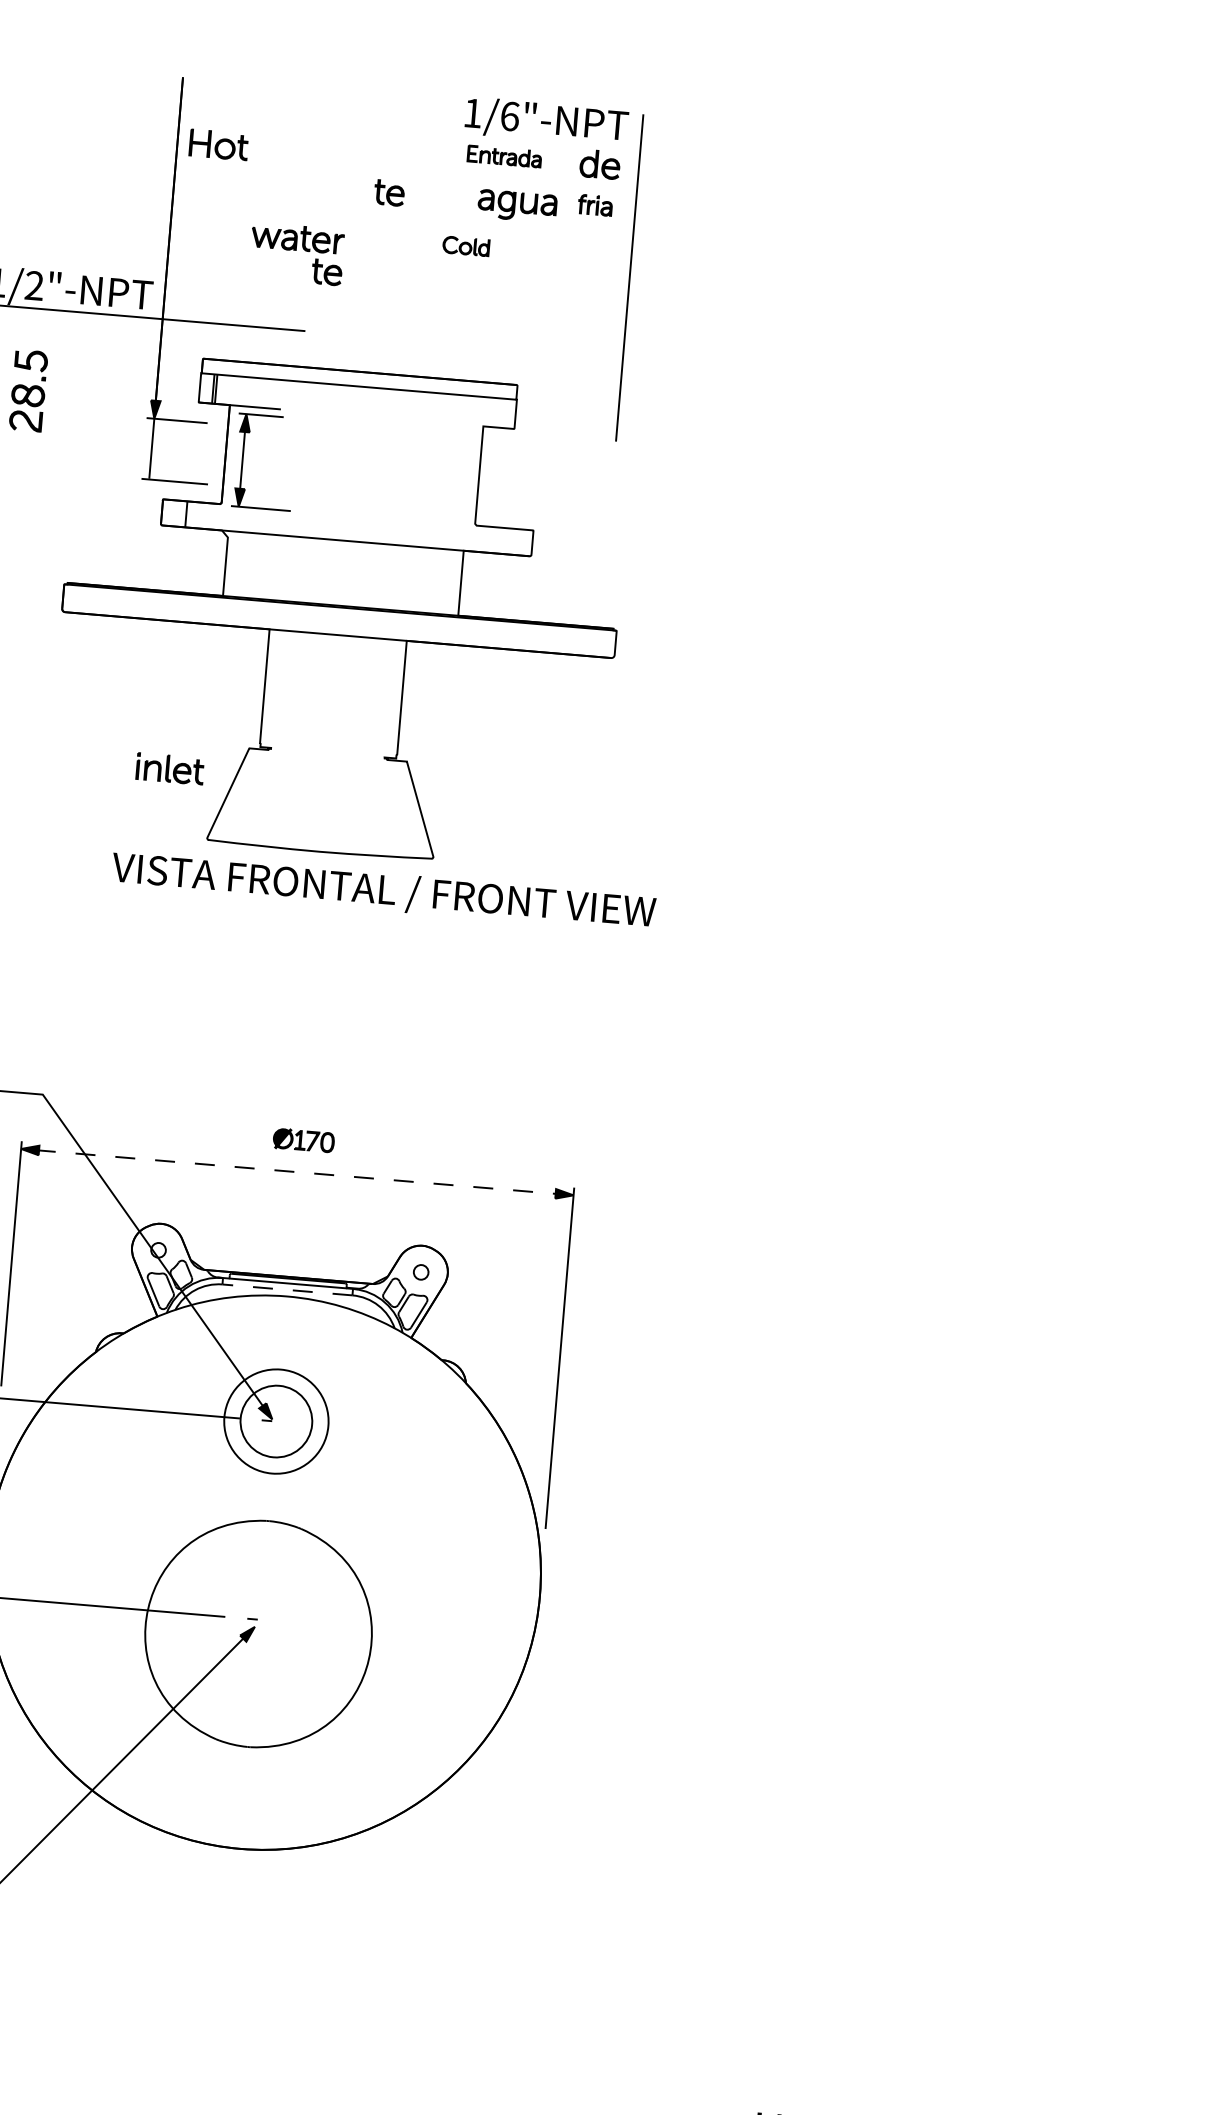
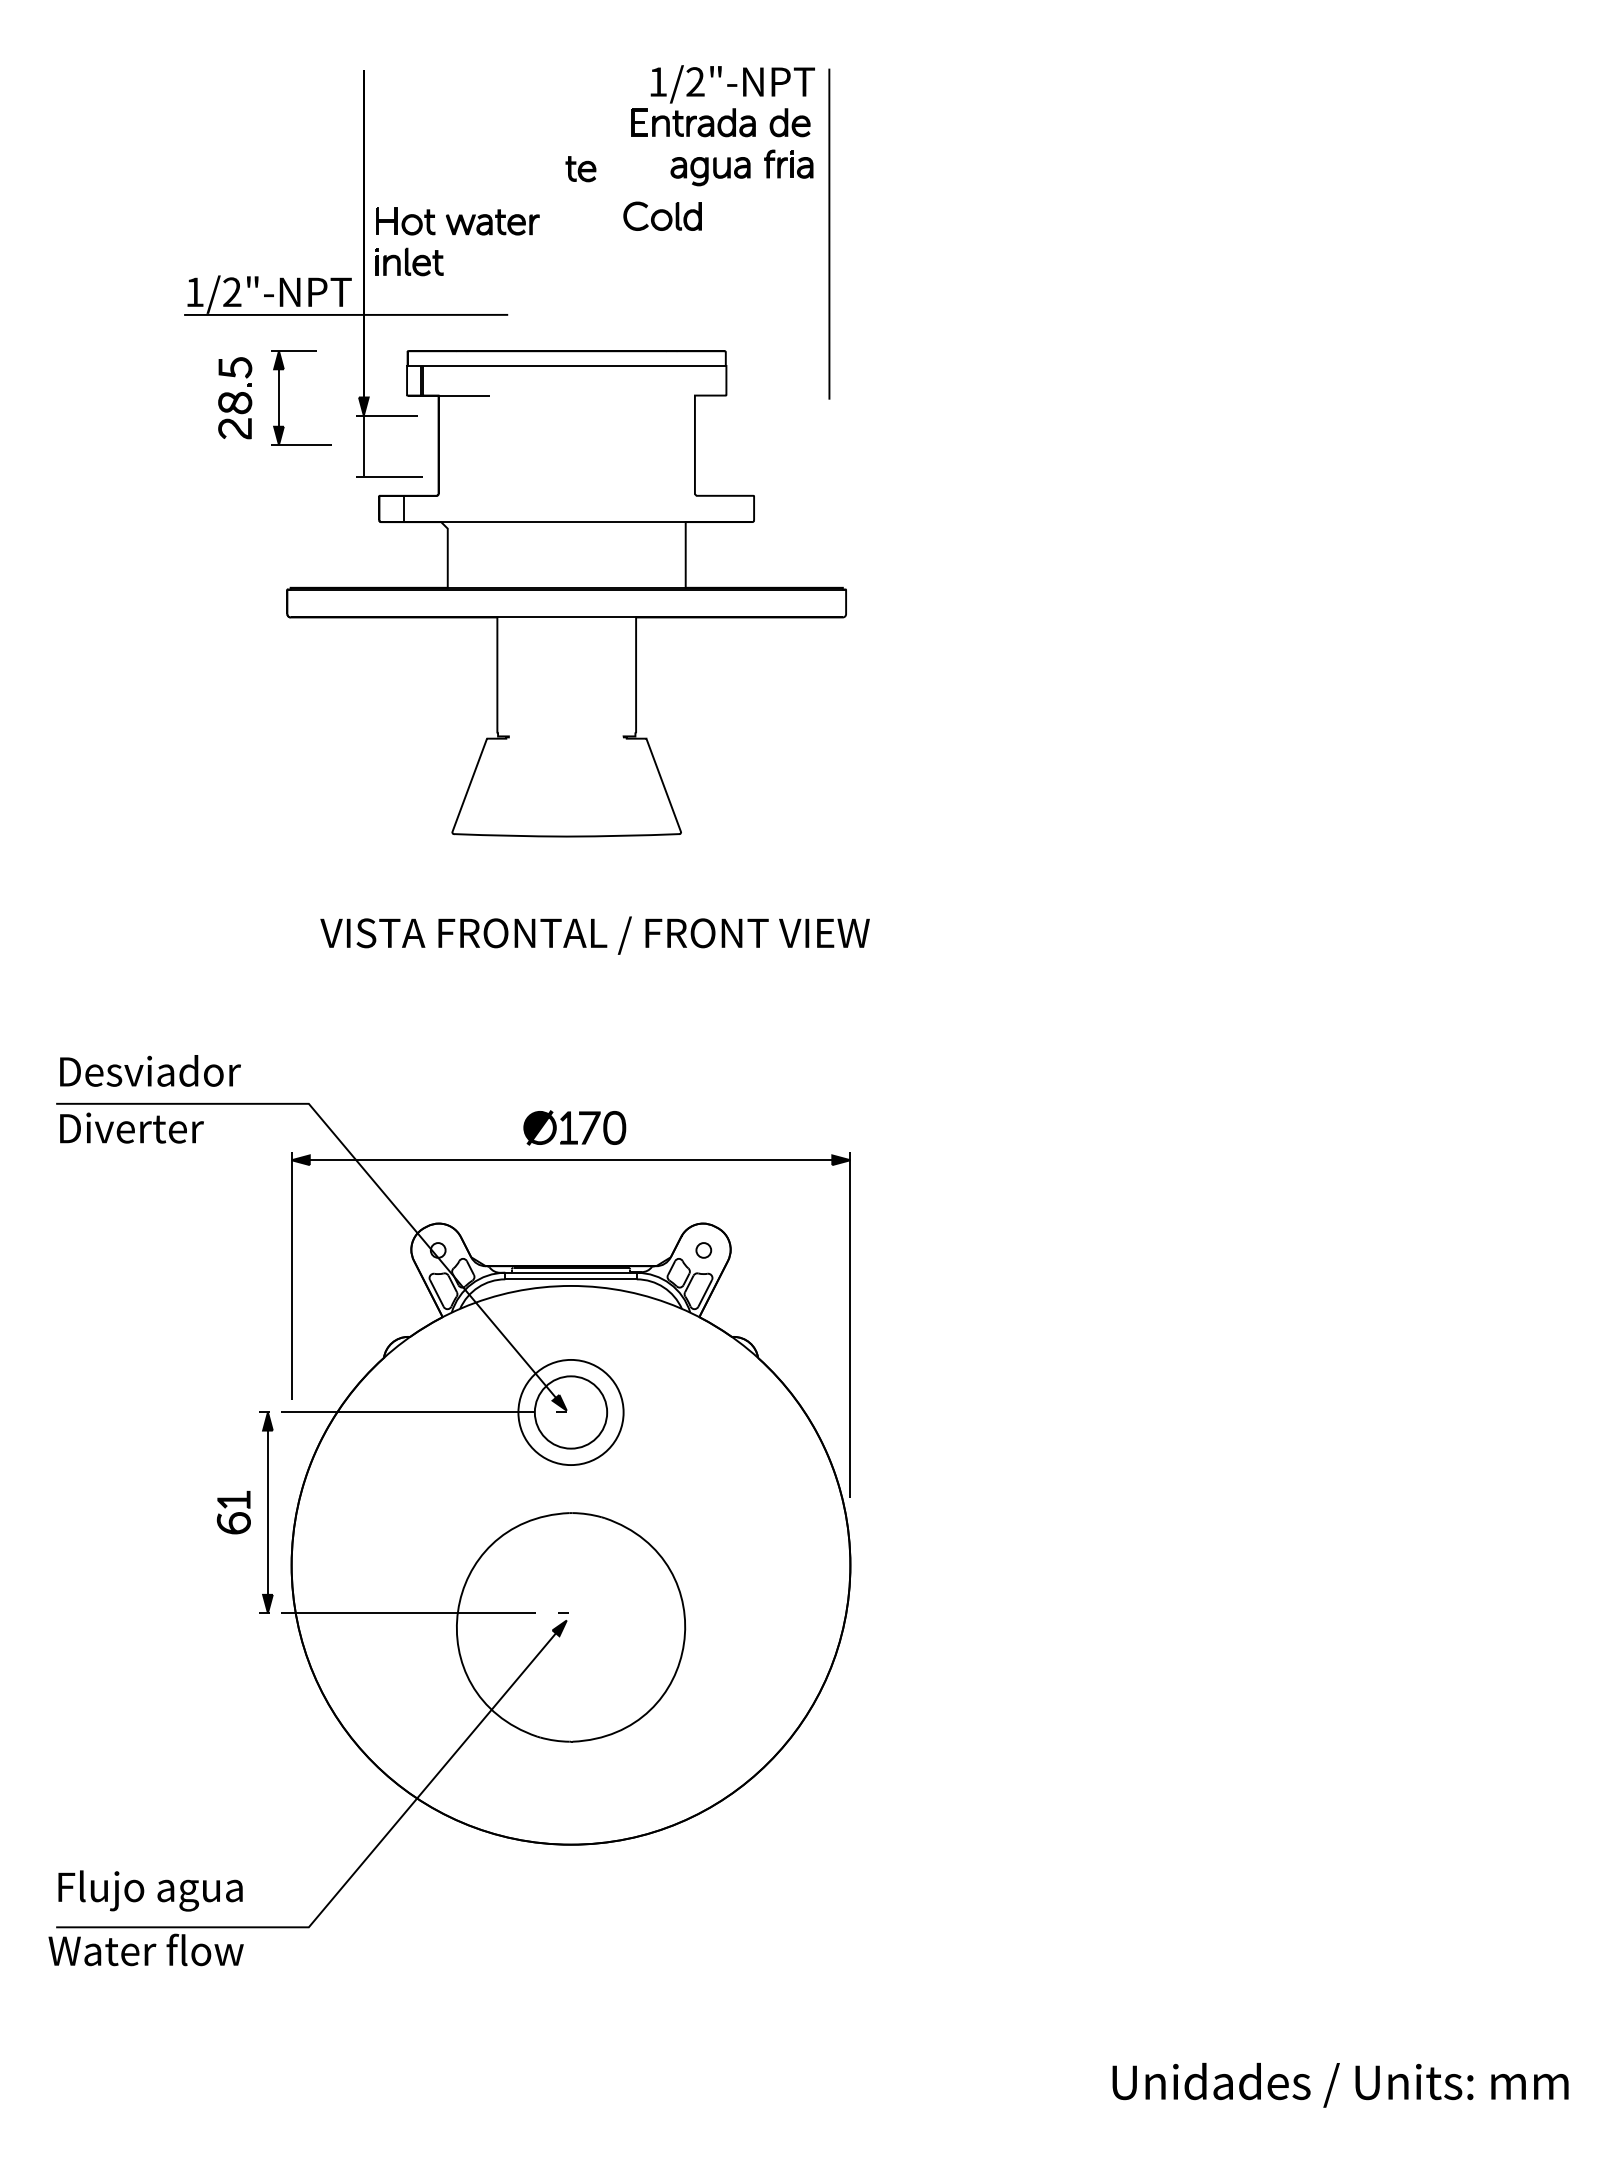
text: (509, 115) -> (695, 81), 1/6"-NPT -> 1/2"-NPT
part: (218, 145) -> (405, 221), moved
part: (504, 156) -> (693, 122), size x1.67
part: (595, 204) -> (788, 163), size x1.43
part: (466, 245) -> (662, 215), size x1.67
part: (326, 272) -> (524, 254), removed
part: (243, 459) -> (279, 397), moved
part: (170, 768) -> (409, 261), moved
text: (383, 891) -> (594, 935), moved
part: (303, 1140) -> (574, 1127), size x1.67
line: (297, 1172) -> (571, 1160), dashed -> solid
line: (287, 1290) -> (571, 1279), dashed -> solid

